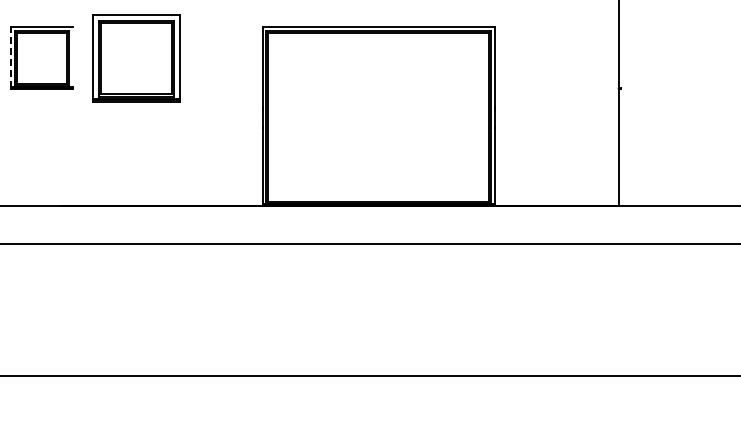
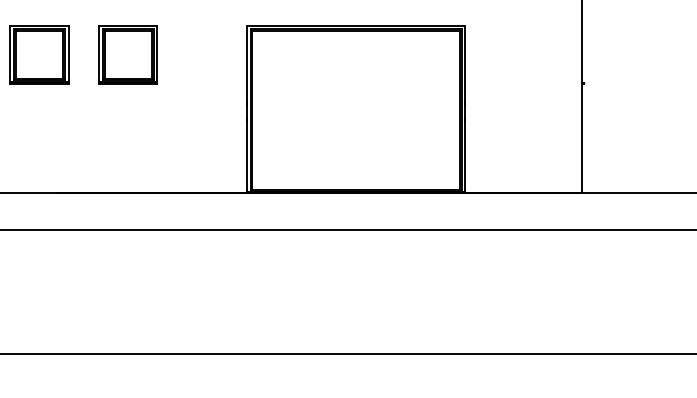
line: (10, 57) -> (9, 54), dashed -> solid
line: (72, 57) -> (68, 54), added
part: (135, 57) -> (127, 54), size x0.71

